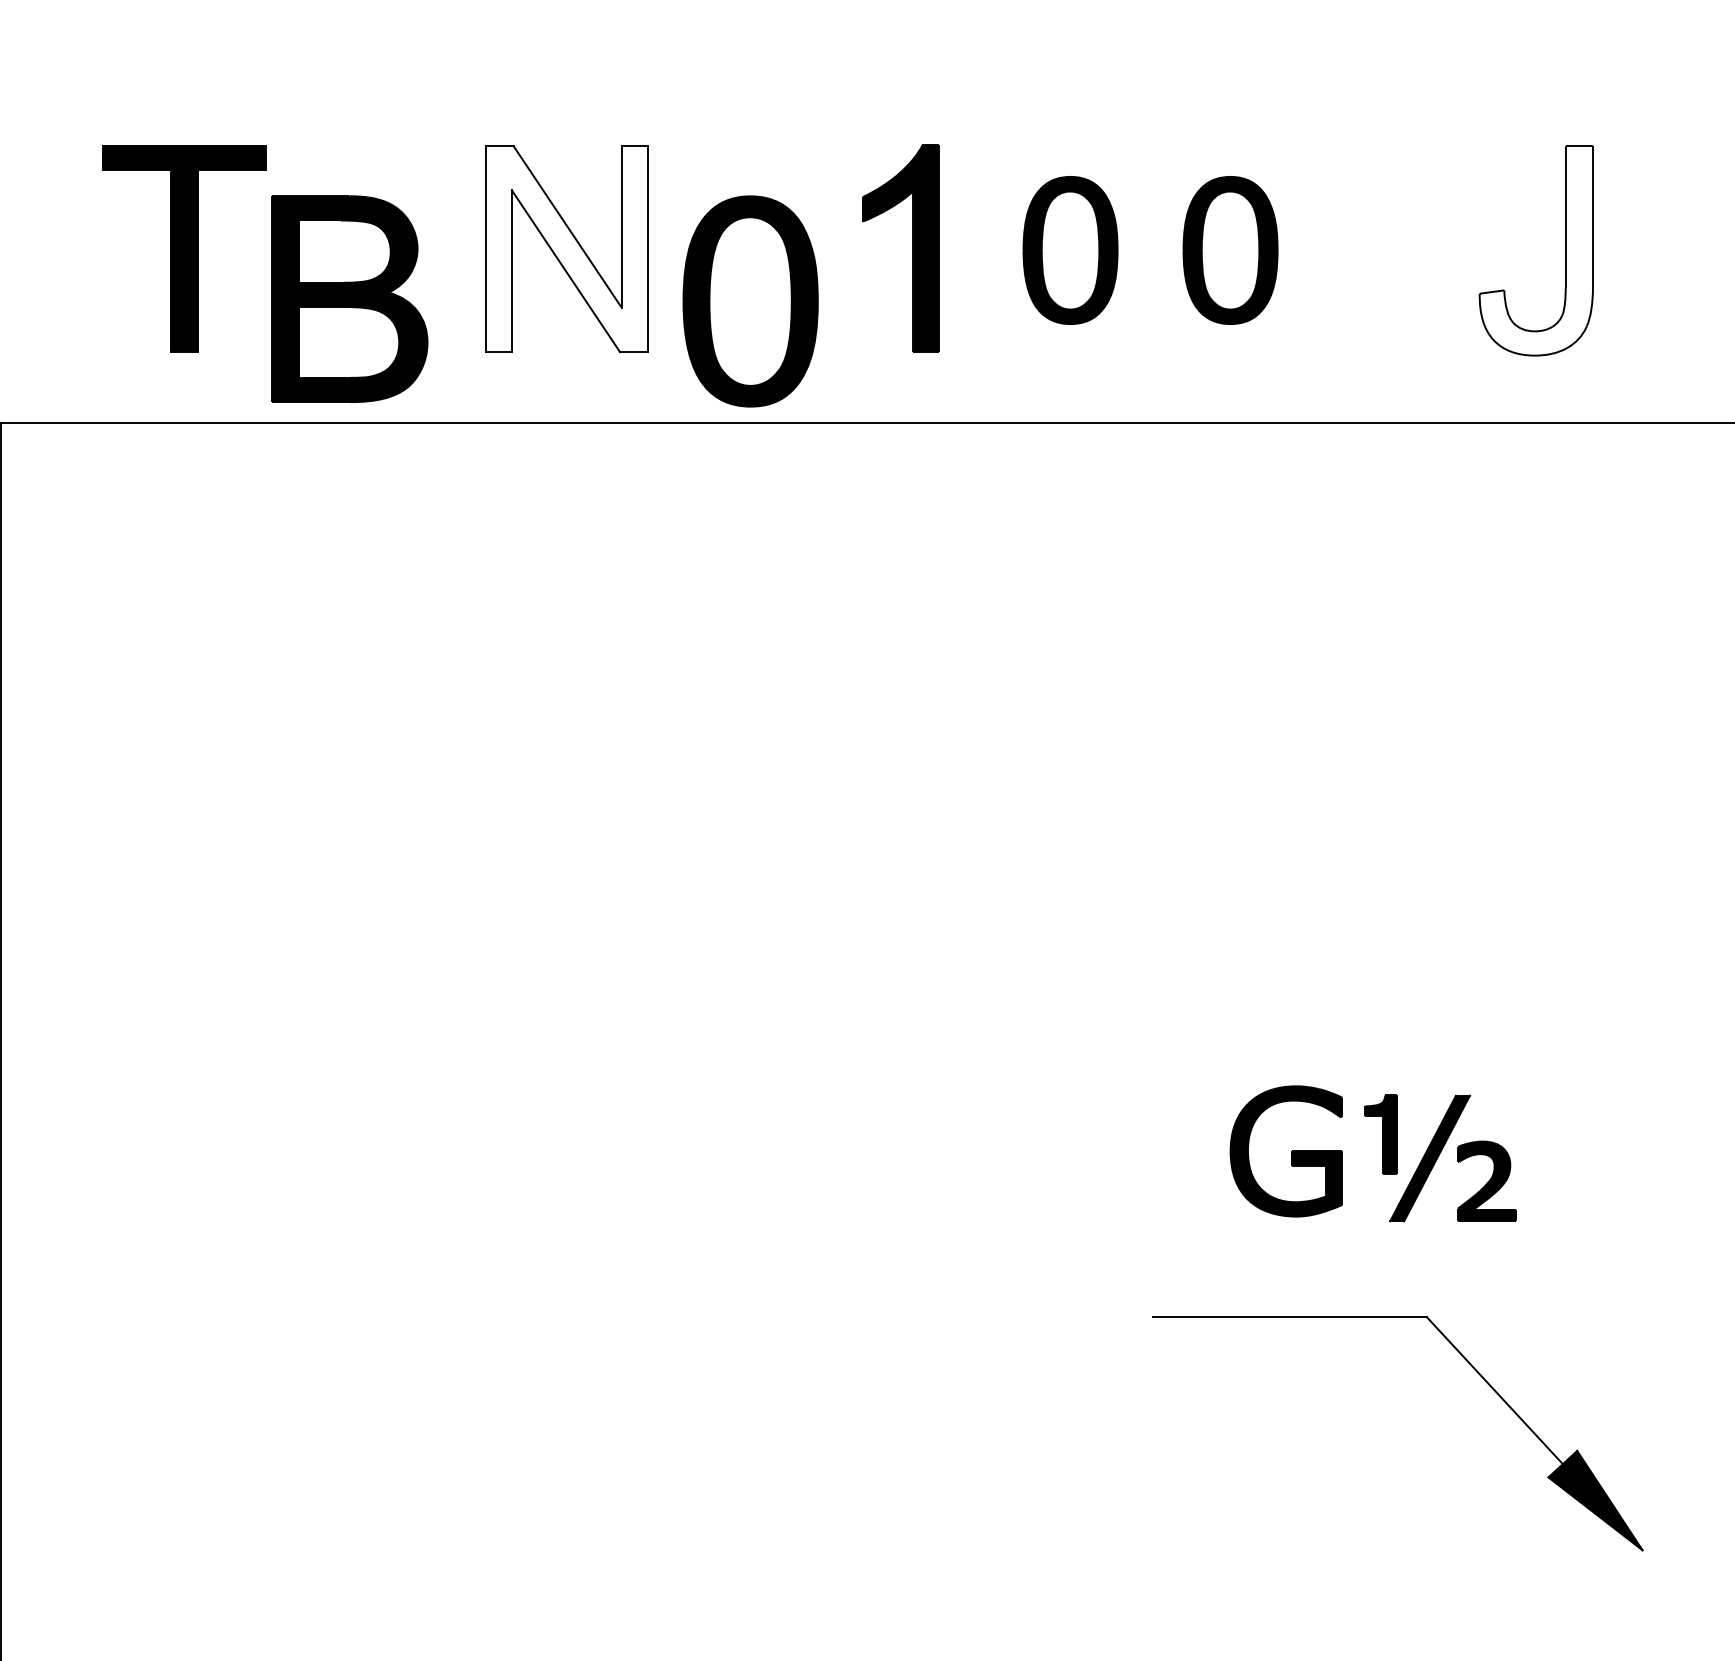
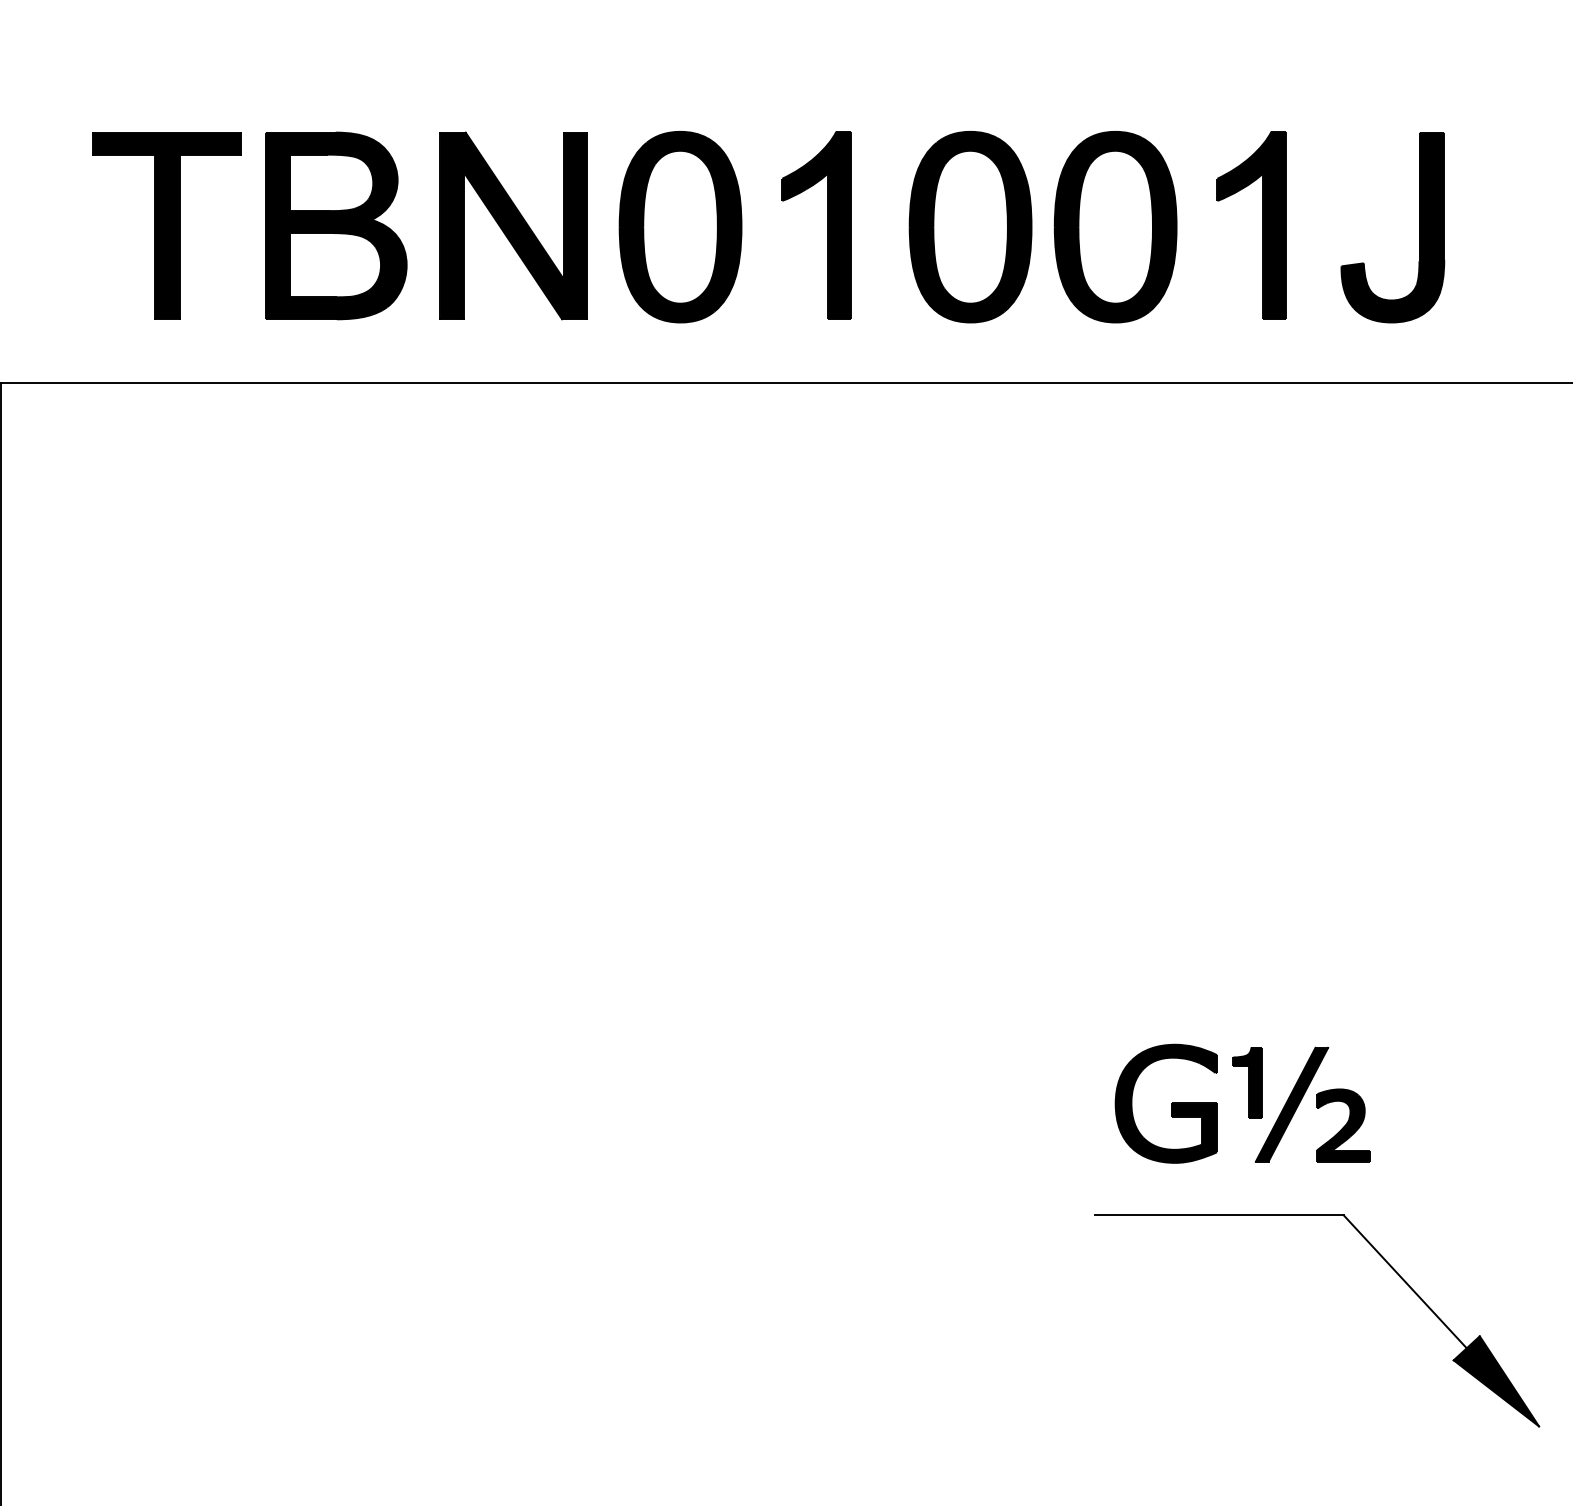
part: (1392, 248) -> (1262, 225), added
fill: (566, 249) -> (513, 226), added
part: (1070, 250) -> (970, 227), size x1.43
part: (1230, 250) -> (1115, 227), size x1.43
fill: (1536, 250) -> (1393, 227), added
part: (349, 298) -> (335, 225), moved
part: (750, 301) -> (680, 227), moved
part: (1285, 1151) -> (1165, 1103), moved
part: (1440, 1158) -> (1301, 1104), moved
part: (1473, 1369) -> (1385, 1262), moved

